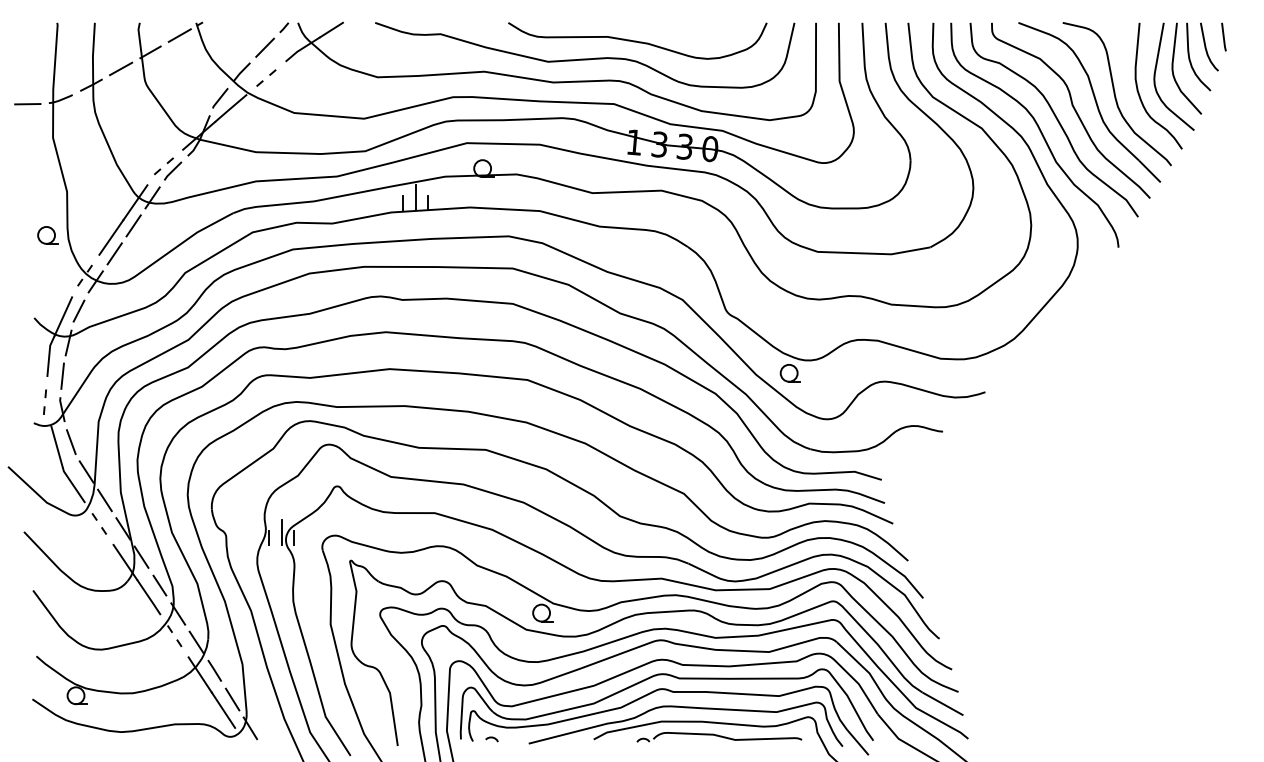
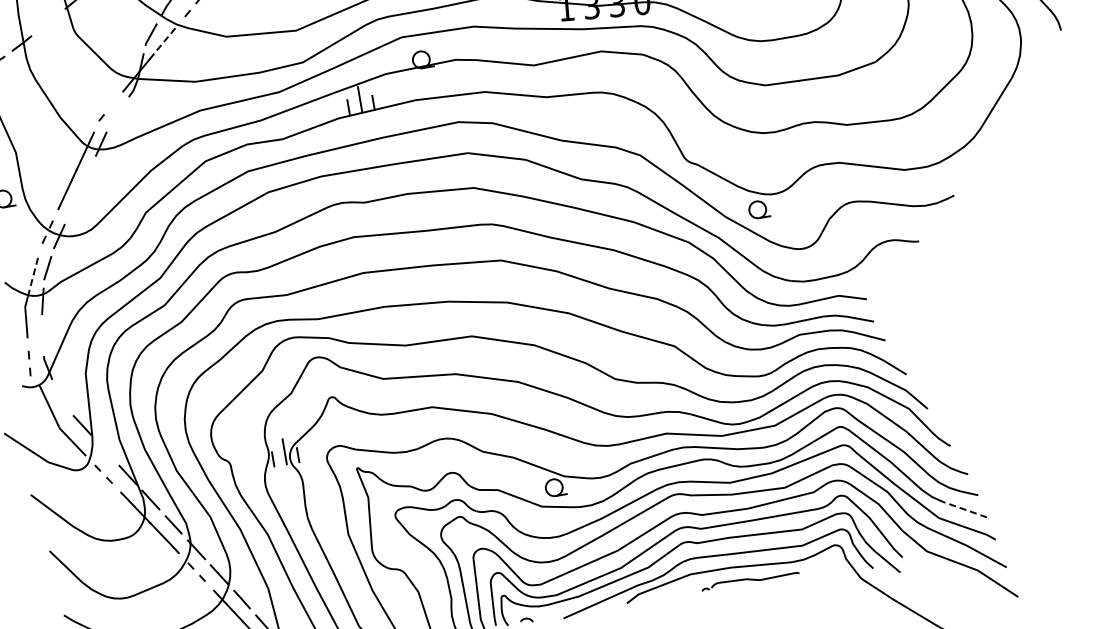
line: (121, 68) -> (48, 22), removed
line: (230, 108) -> (162, 43), solid -> dashed
part: (173, 168) -> (116, 111), removed
line: (133, 225) -> (87, 174), removed
line: (114, 253) -> (73, 205), removed
line: (63, 316) -> (33, 276), solid -> dashed
line: (62, 375) -> (42, 334), removed
line: (70, 442) -> (61, 398), removed
line: (104, 500) -> (104, 450), removed
line: (943, 704) -> (965, 510), solid -> dashed
part: (719, 737) -> (750, 580), size x0.6

